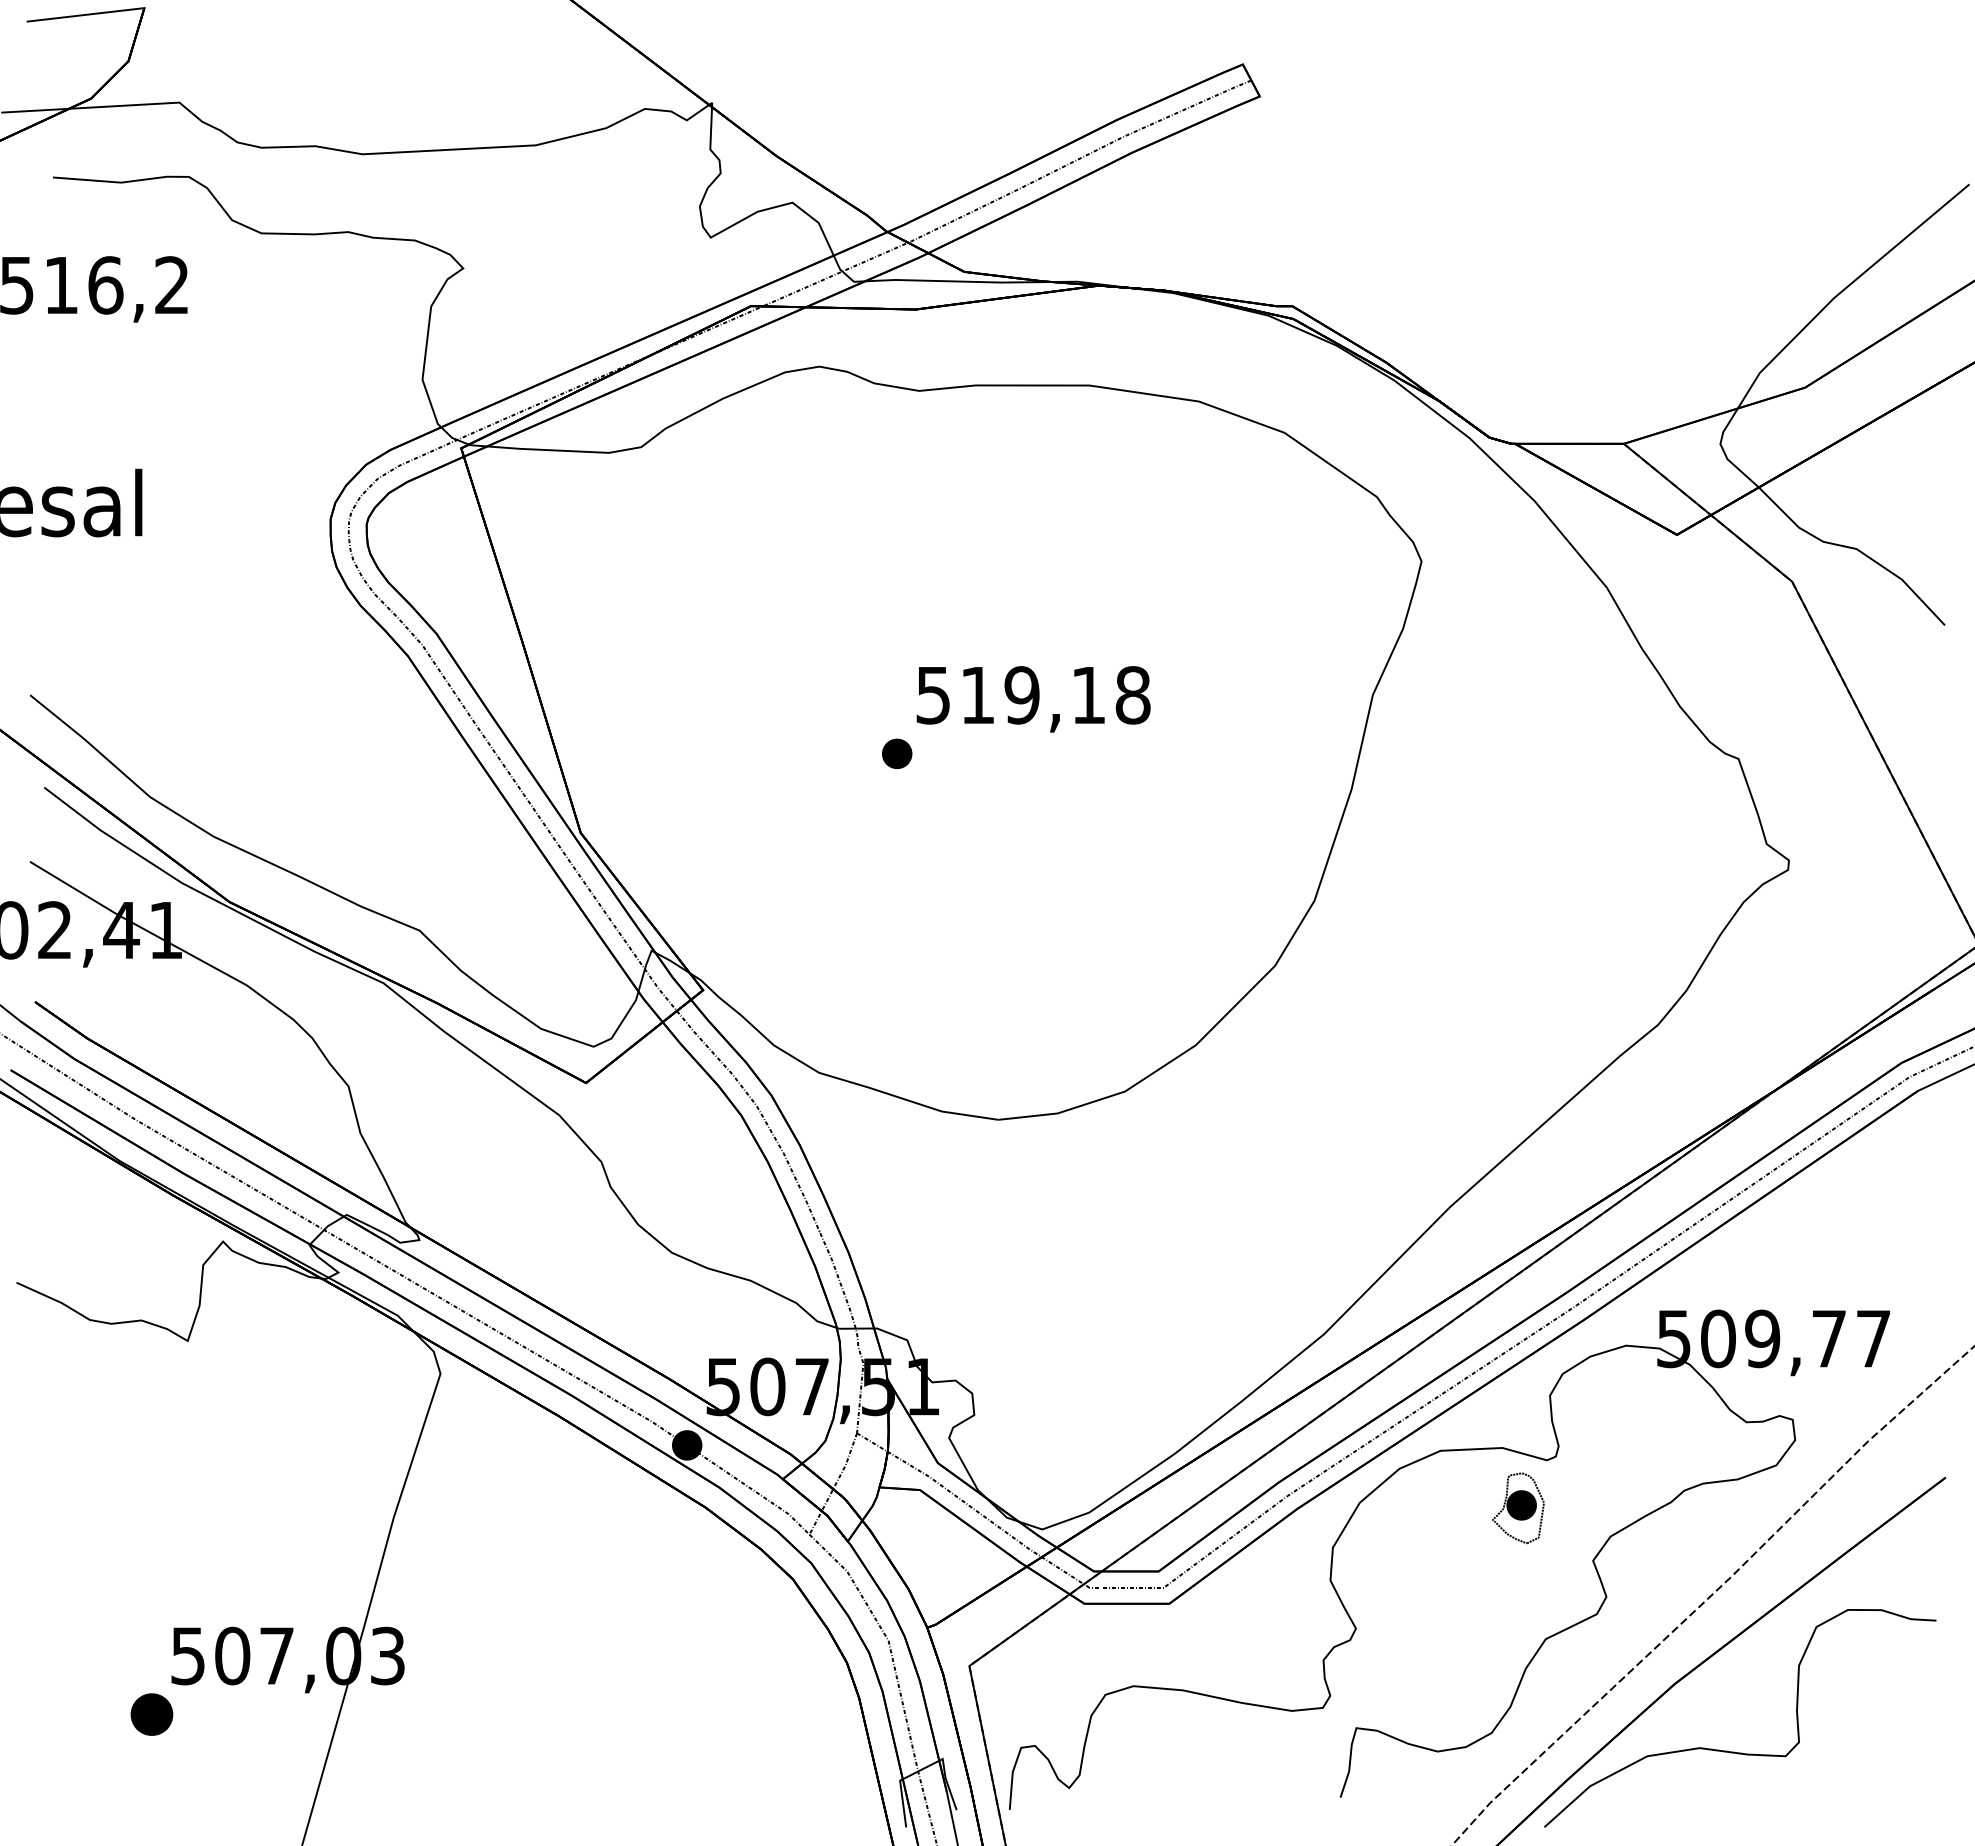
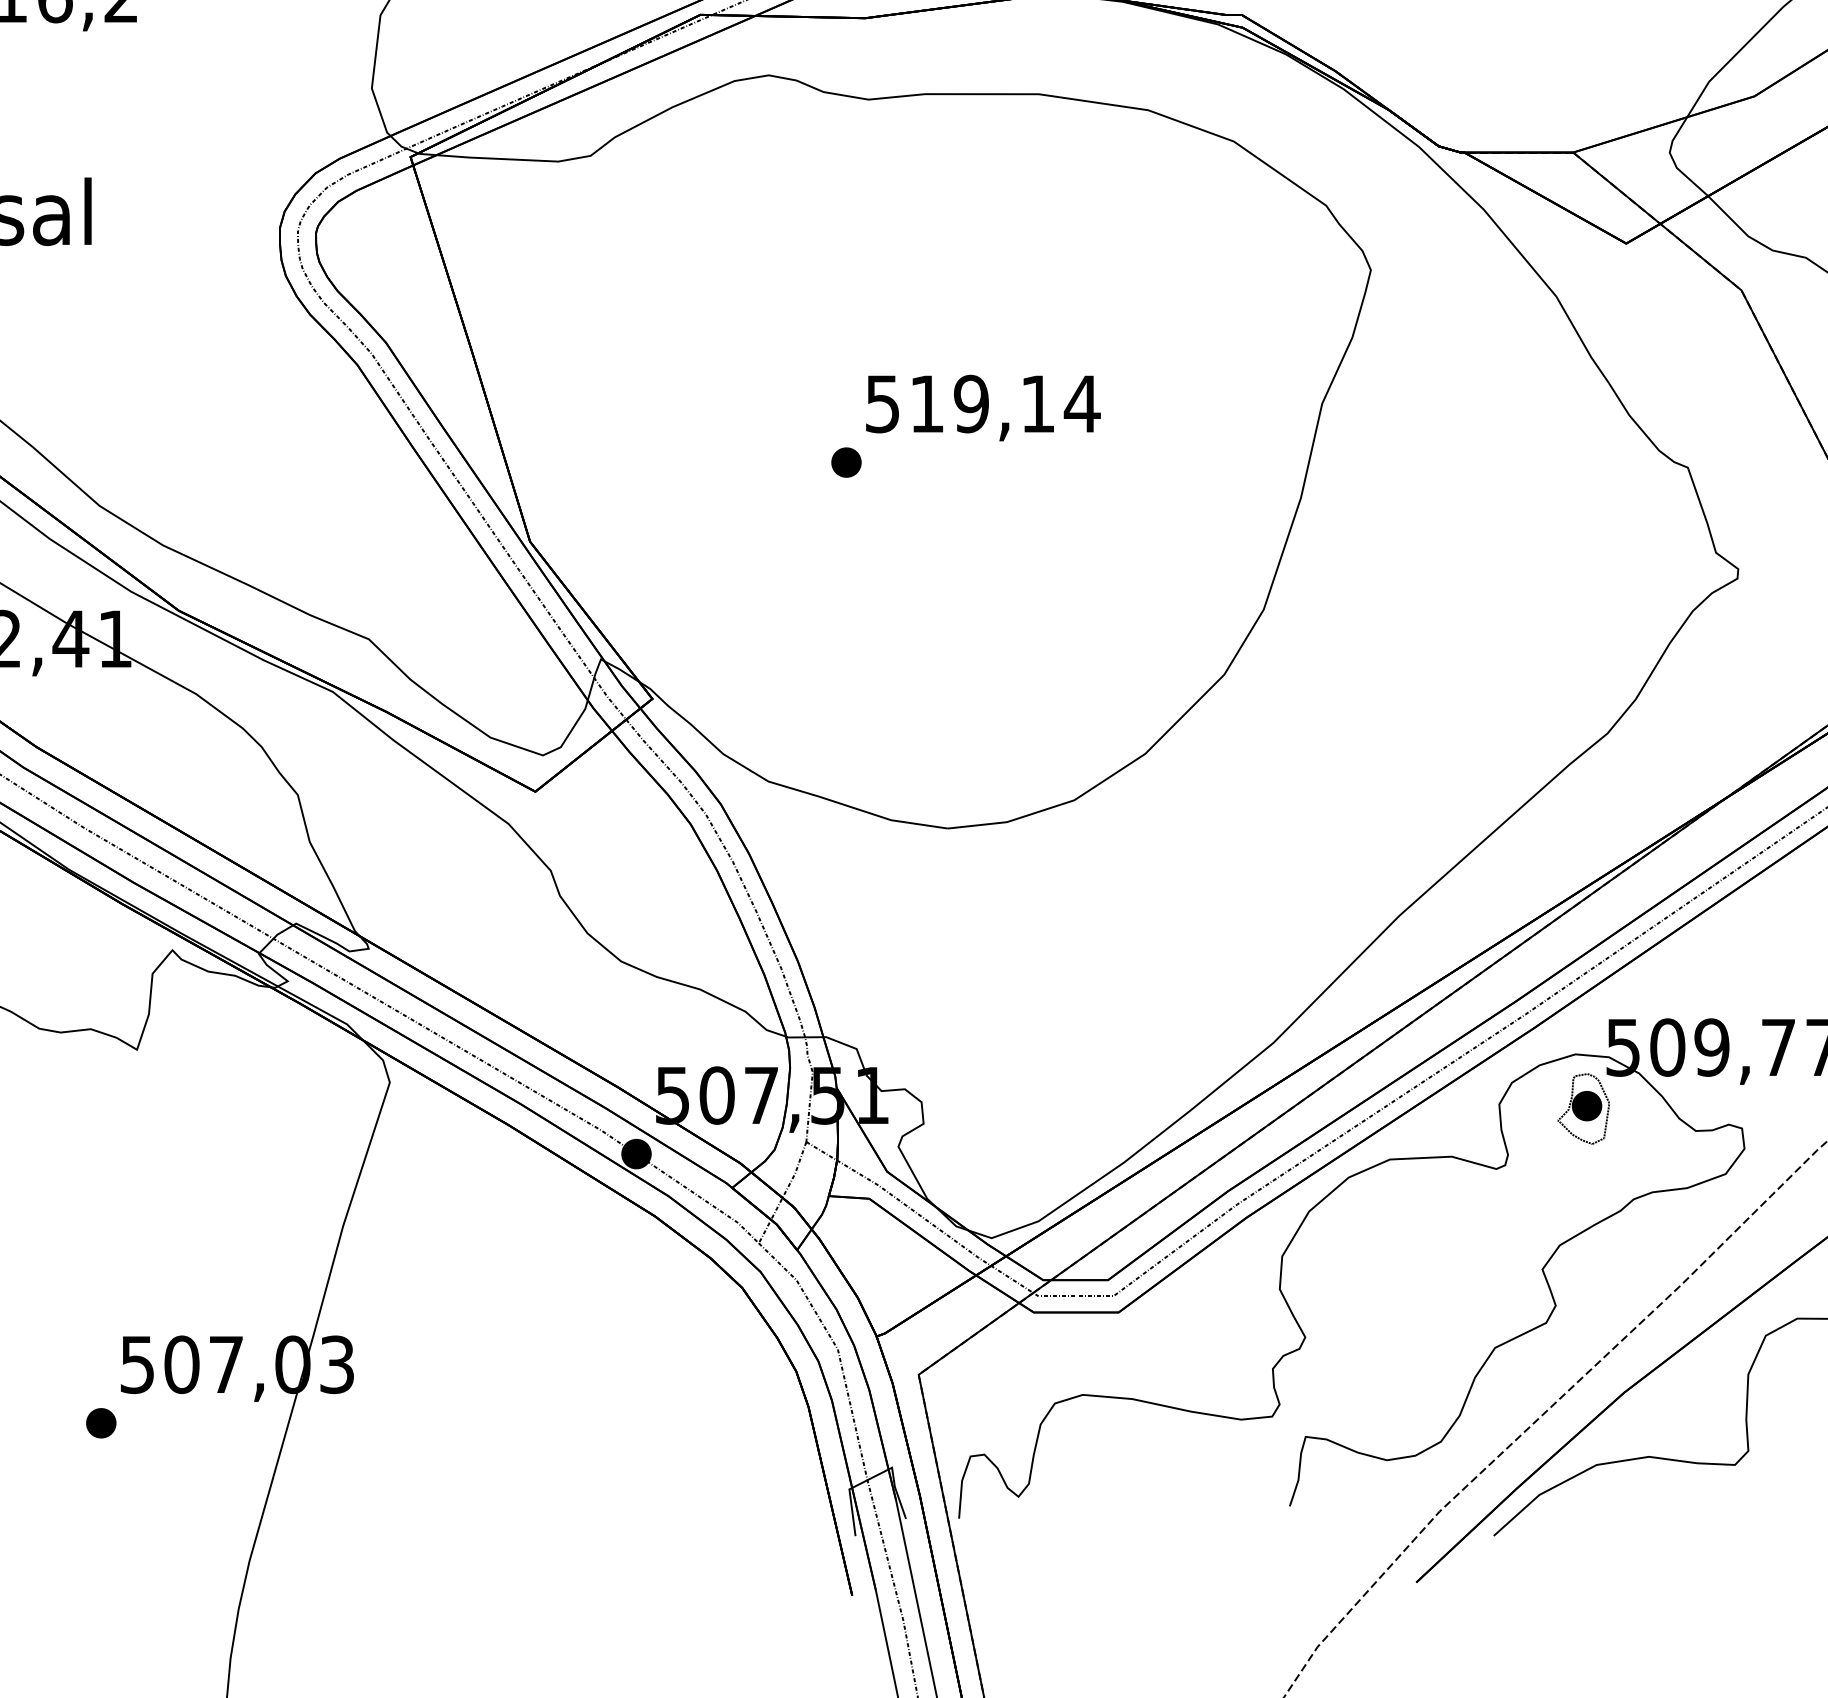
text: (1132, 695) -> (1081, 404), 519,18 -> 519,14
part: (1518, 1508) -> (1583, 1109), moved
part: (151, 1714) -> (100, 1423), size x0.71

